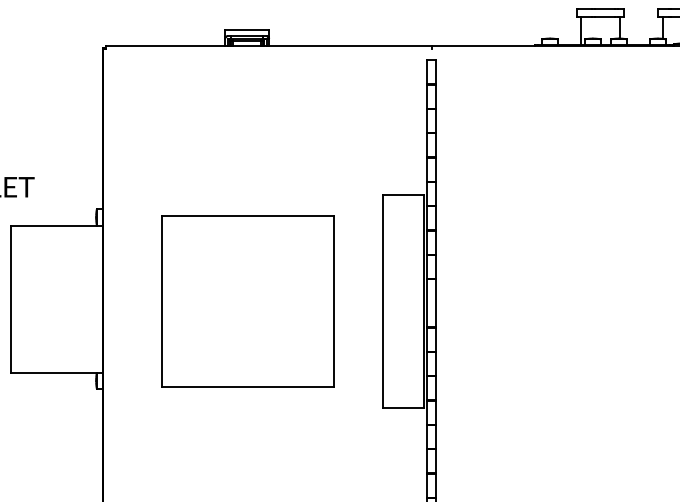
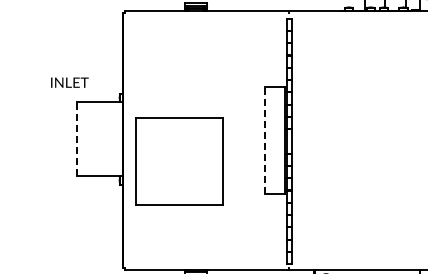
line: (10, 297) -> (76, 138), solid -> dashed
part: (247, 301) -> (179, 161), moved
line: (382, 301) -> (264, 140), solid -> dashed

